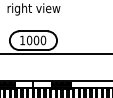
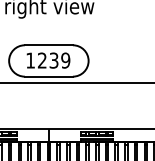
text: (35, 40) -> (52, 60), 1000 -> 1239

